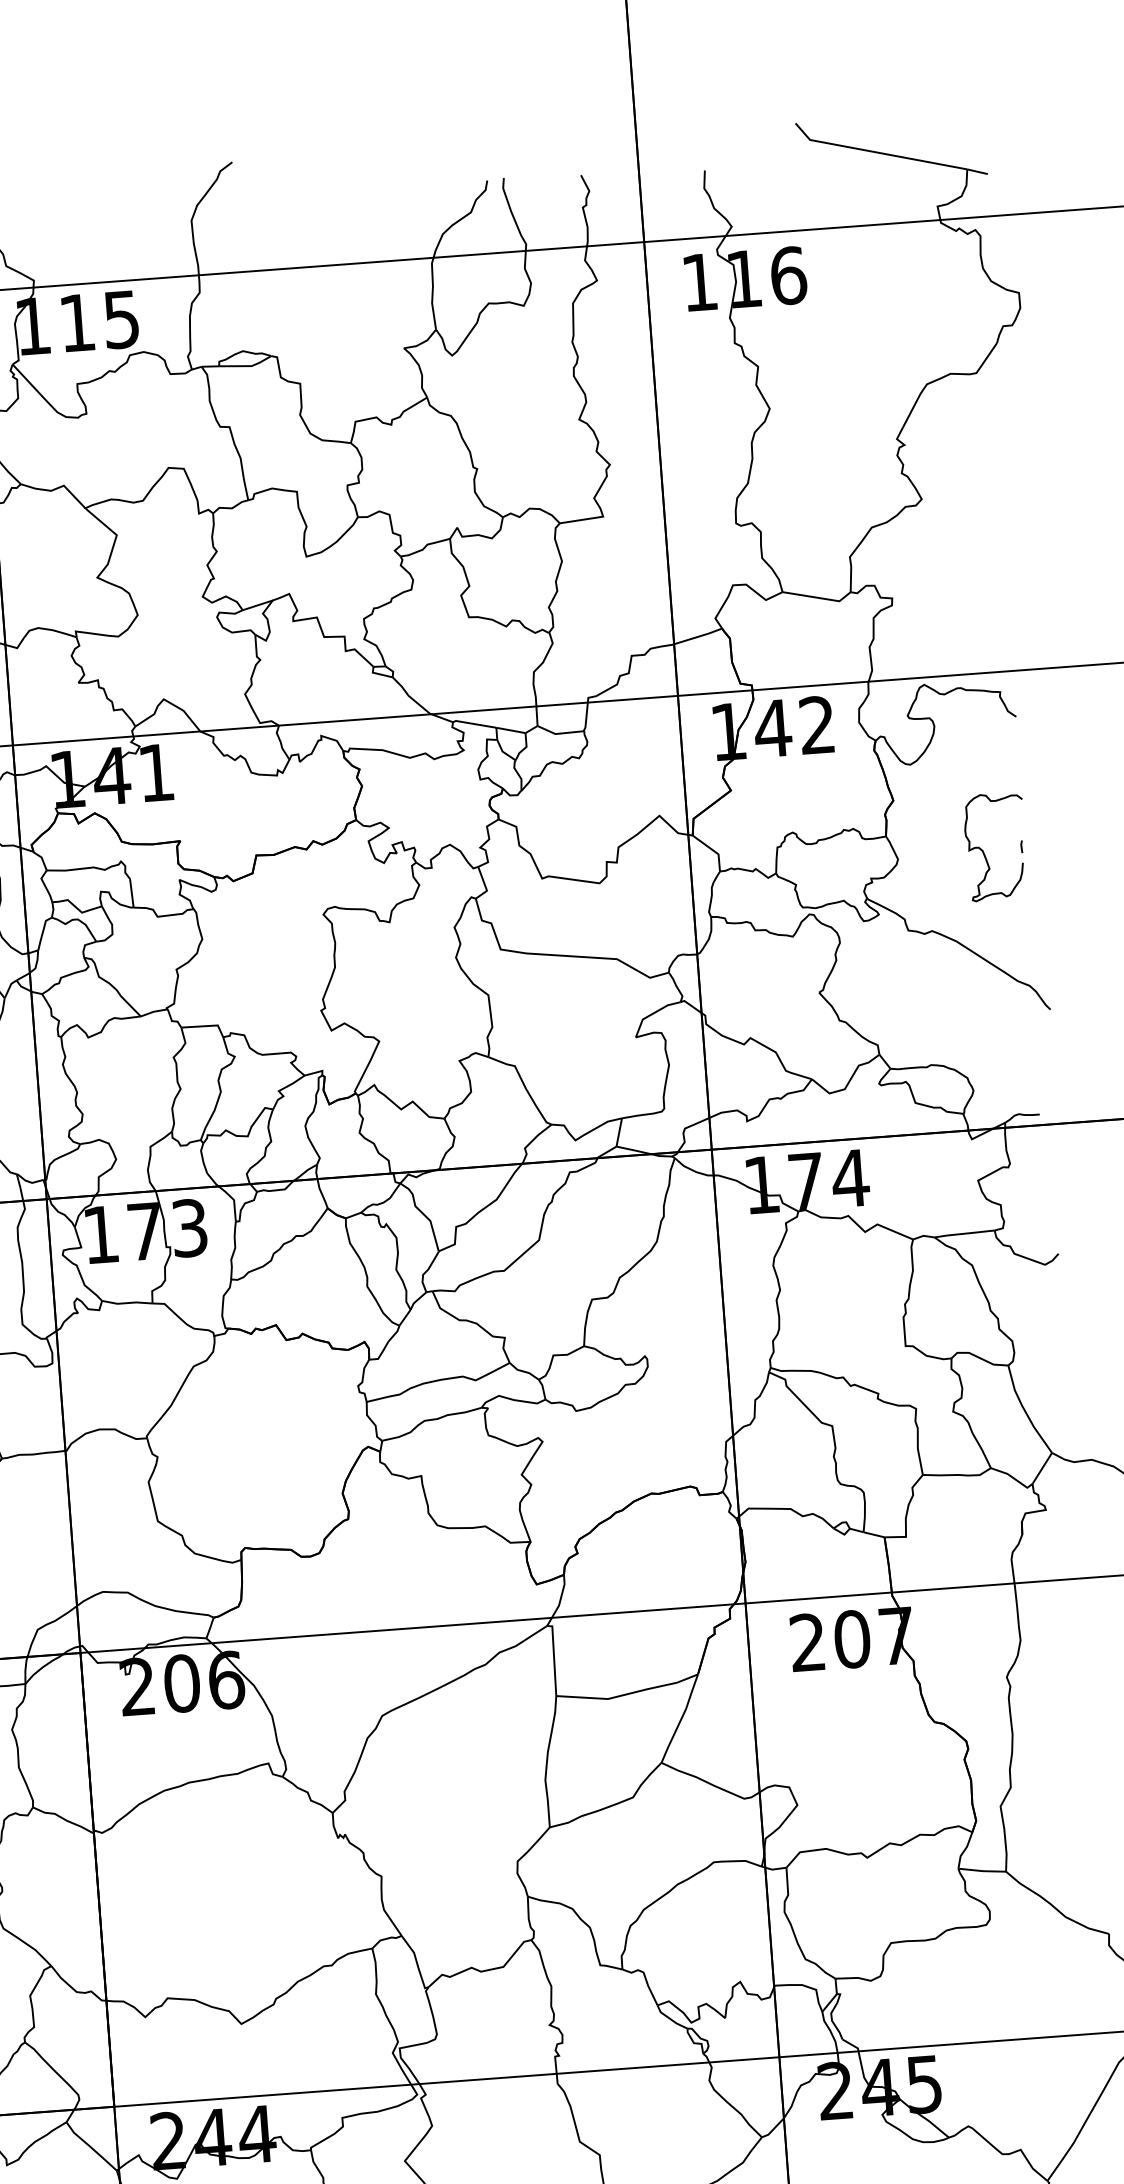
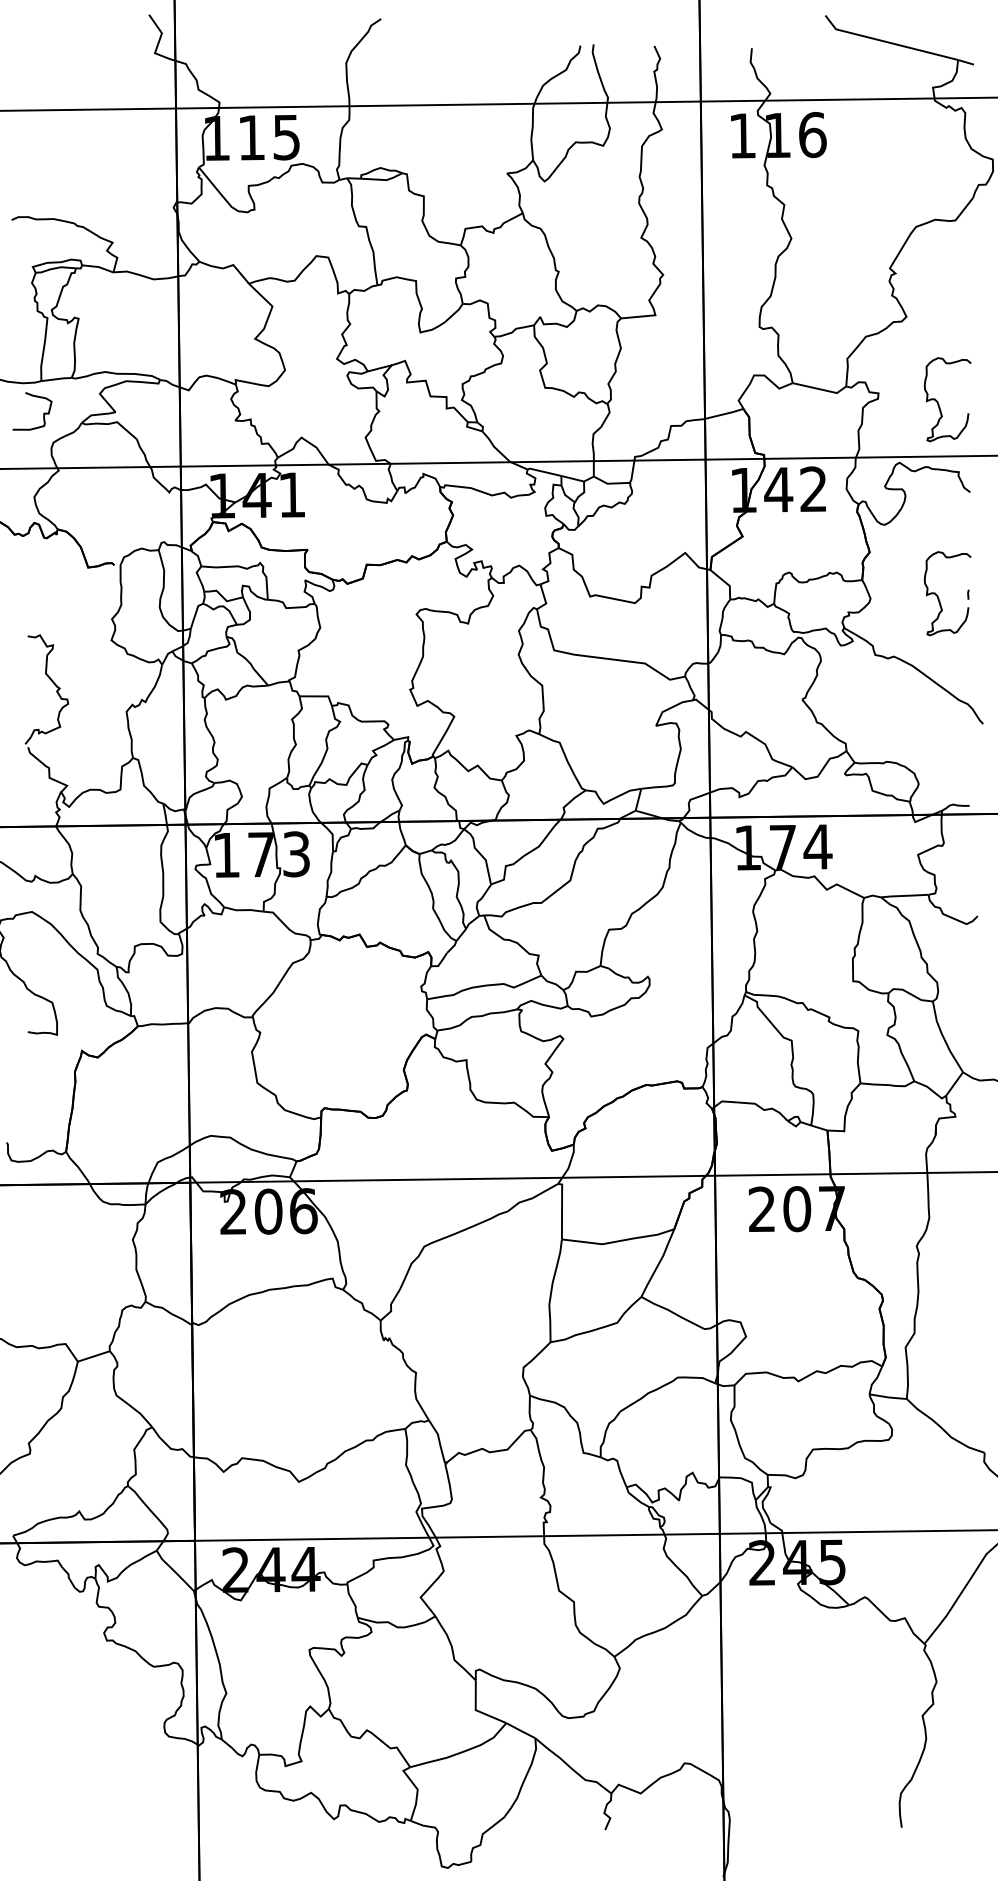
curve: (968, 604) -> (938, 401), added

